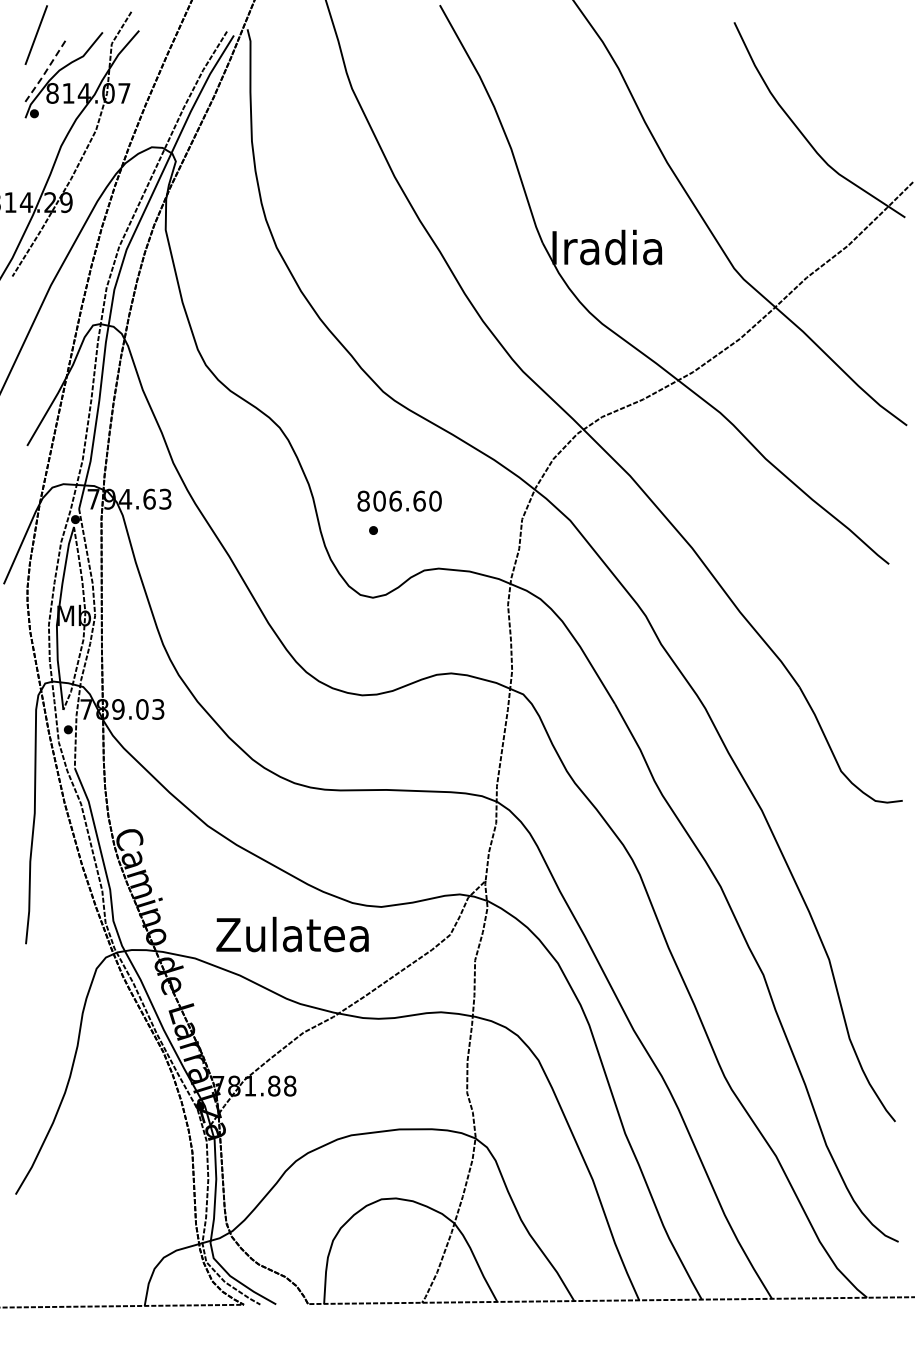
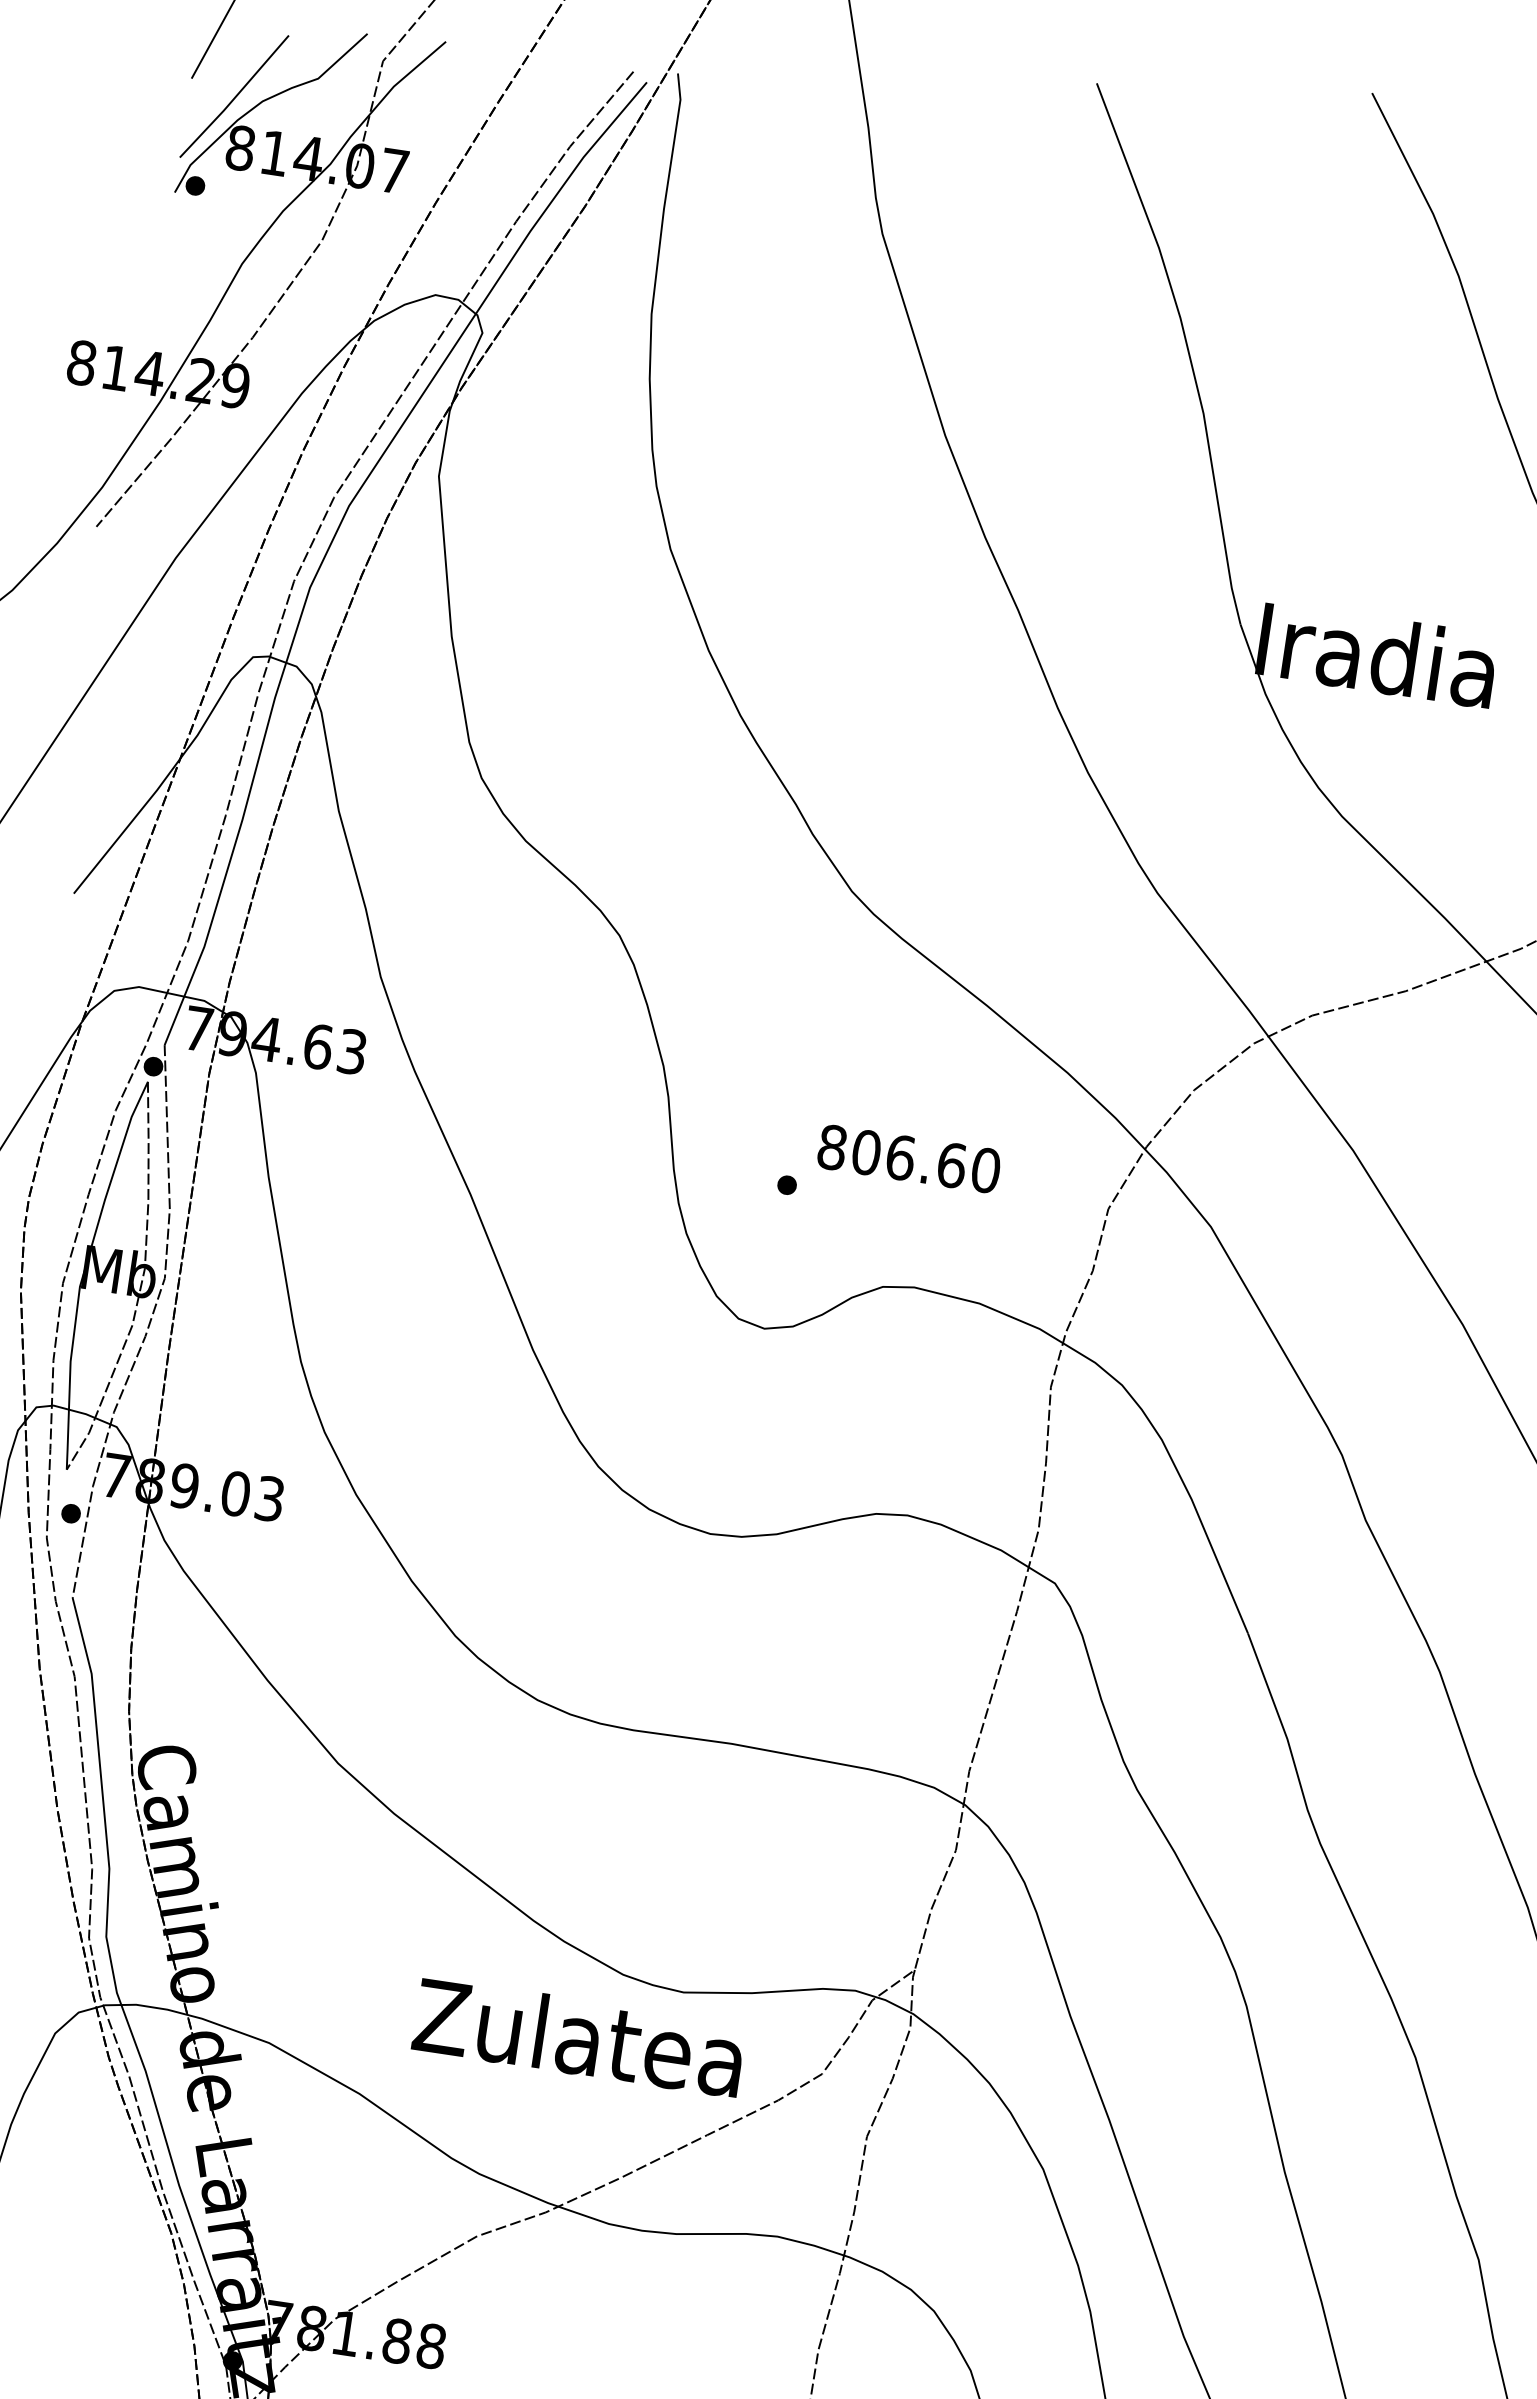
line: (46, 70) -> (235, 97), dashed -> solid
text: (399, 500) -> (909, 1157), moved
text: (292, 934) -> (578, 2036), moved

